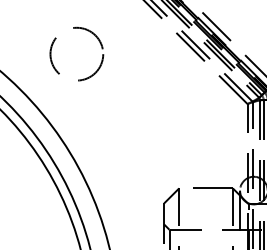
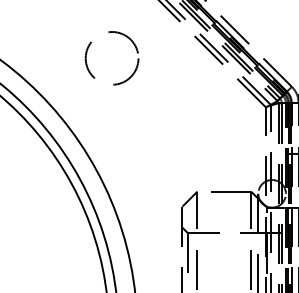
circle: (76, 54) -> (111, 58), moved

